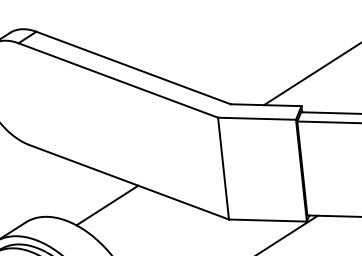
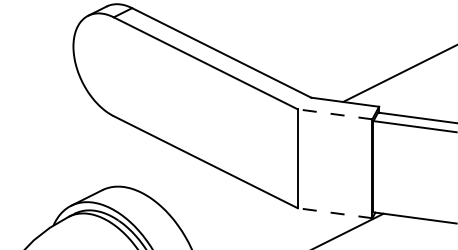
line: (257, 118) -> (335, 114), solid -> dashed
line: (107, 205) -> (182, 182), removed
line: (268, 220) -> (335, 213), solid -> dashed

